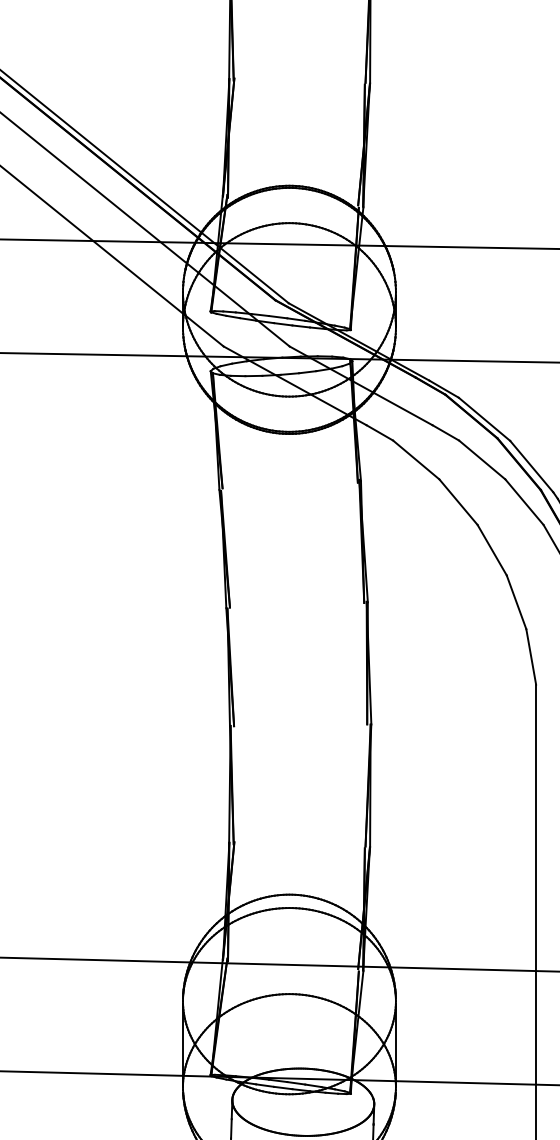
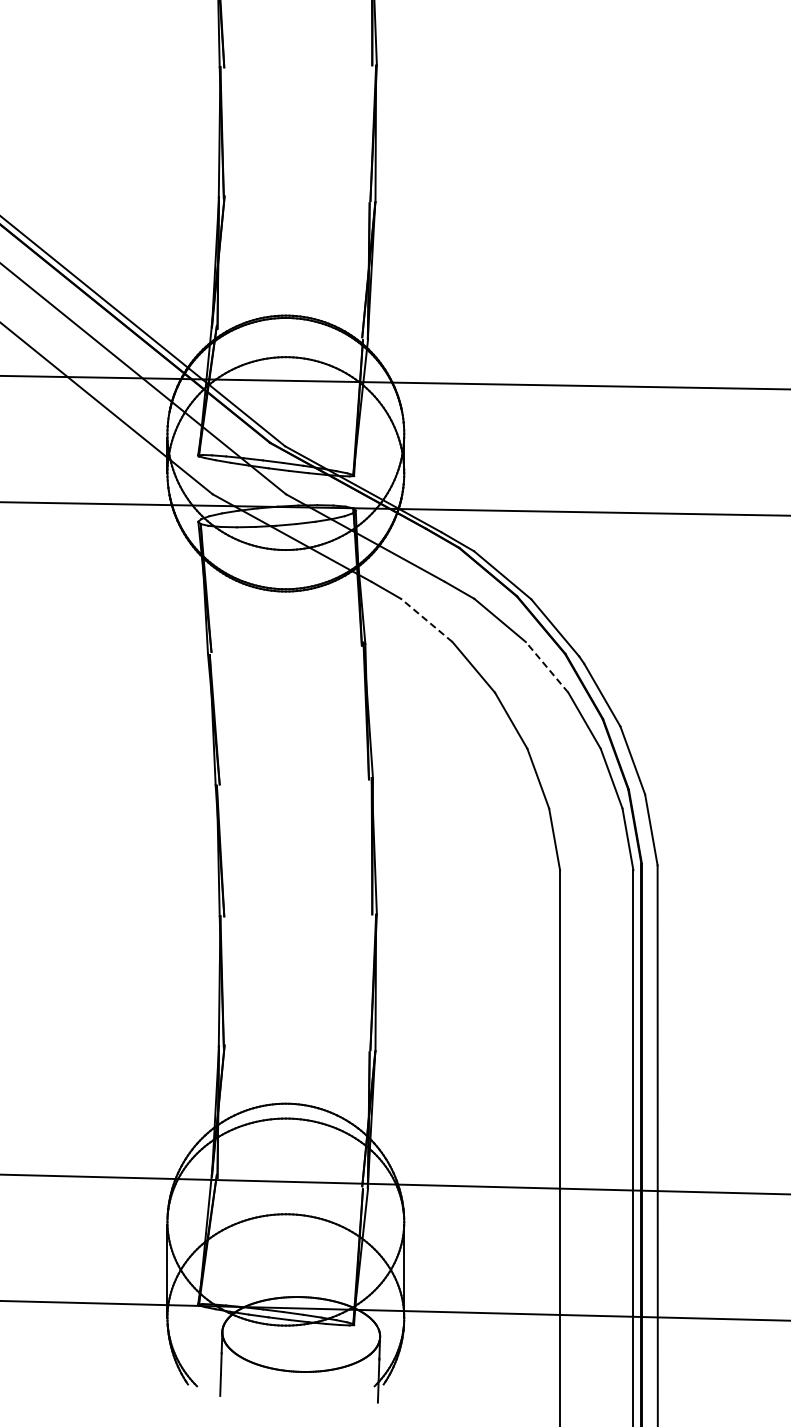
line: (415, 460) -> (426, 620), solid -> dashed
line: (523, 501) -> (546, 666), solid -> dashed

